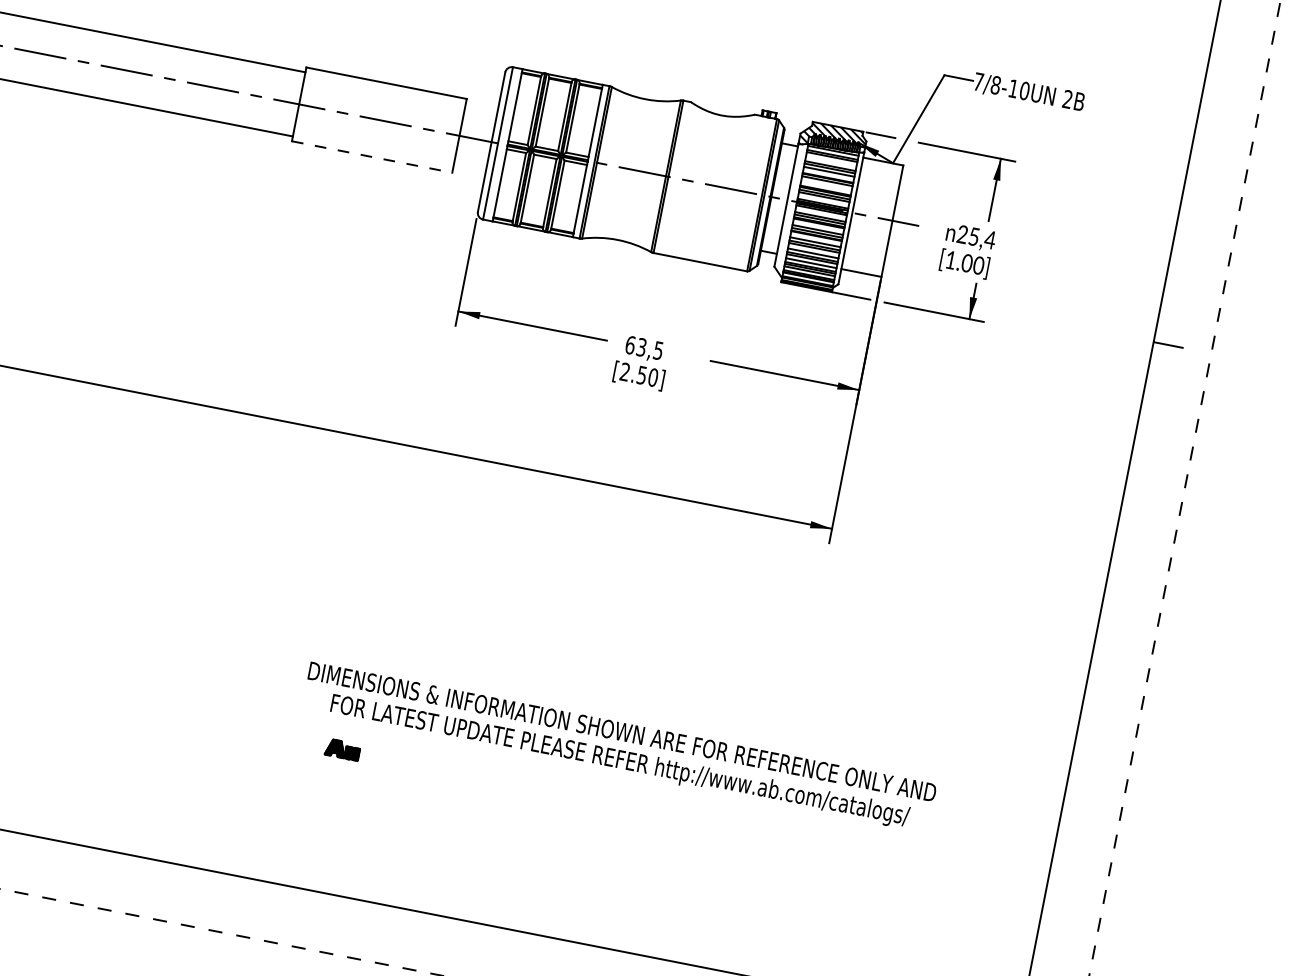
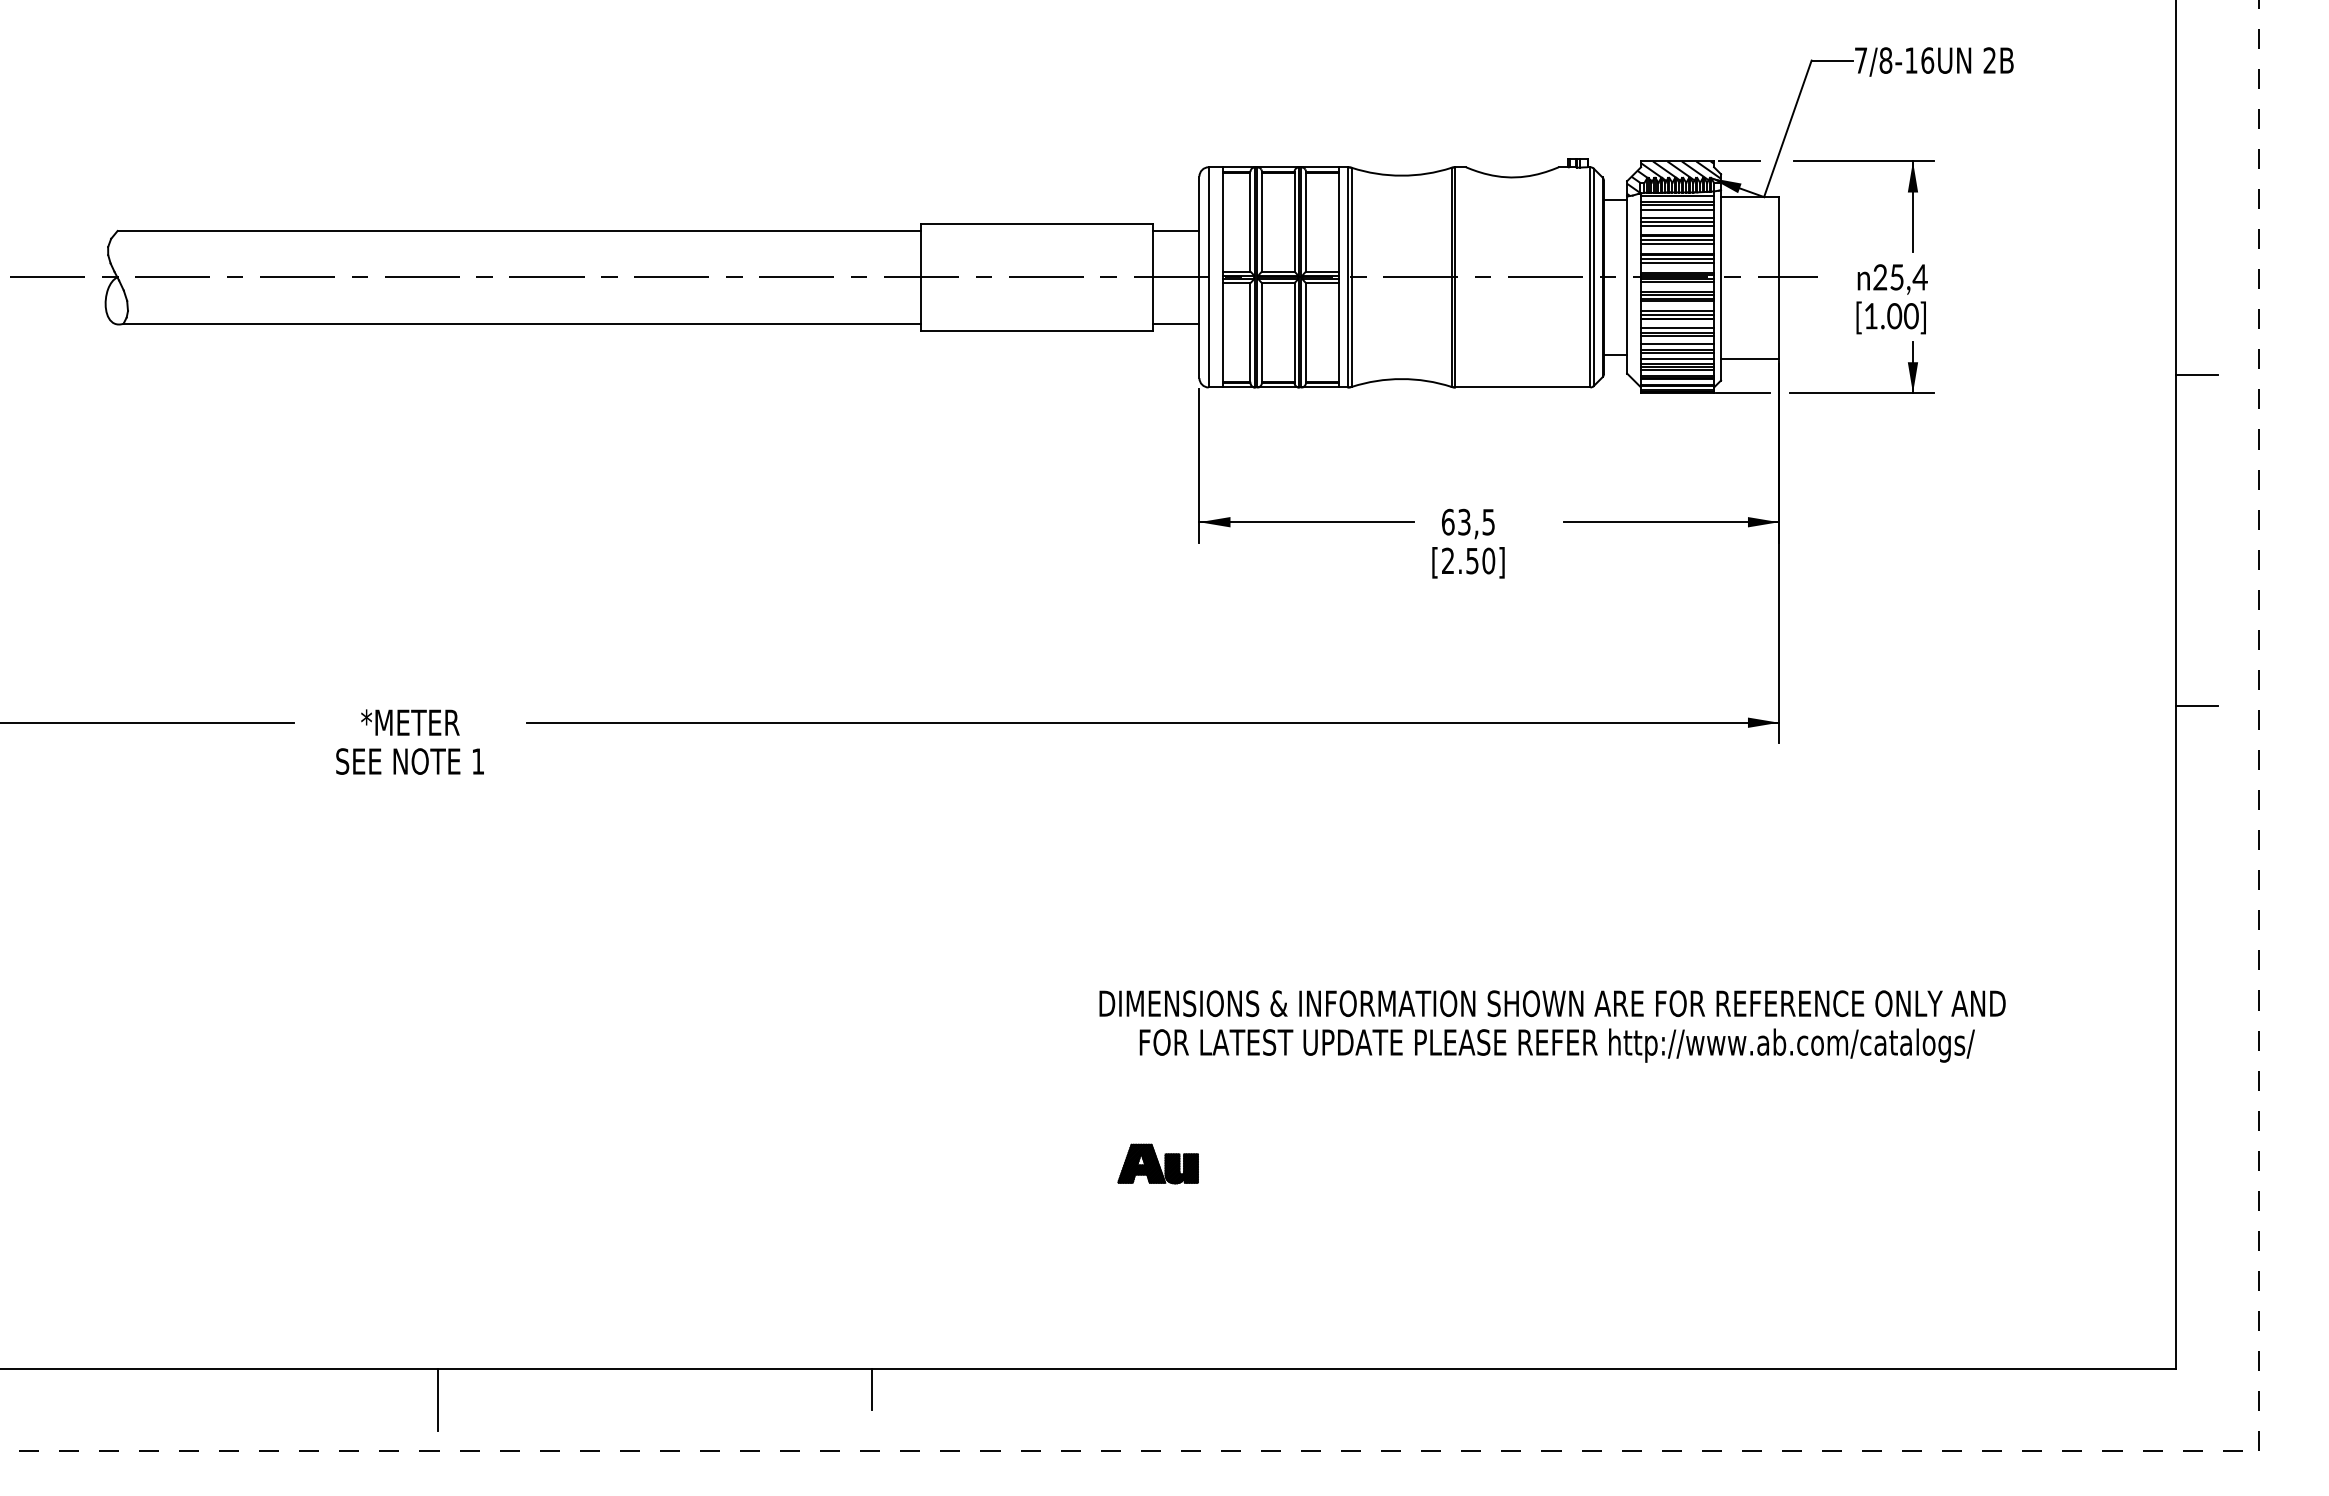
text: (1024, 90) -> (1927, 60), 7/8-10UN -> 7/8-16UN
line: (481, 107) -> (1176, 231), added
line: (372, 156) -> (1037, 330), dashed -> solid
line: (831, 160) -> (1677, 210), added
line: (469, 170) -> (1176, 323), added
line: (826, 184) -> (1677, 244), added
line: (1123, 574) -> (2196, 706), added
text: (619, 747) -> (1552, 1026), moved
part: (342, 749) -> (1157, 1163), size x1.67
line: (114, 866) -> (872, 1388), added

